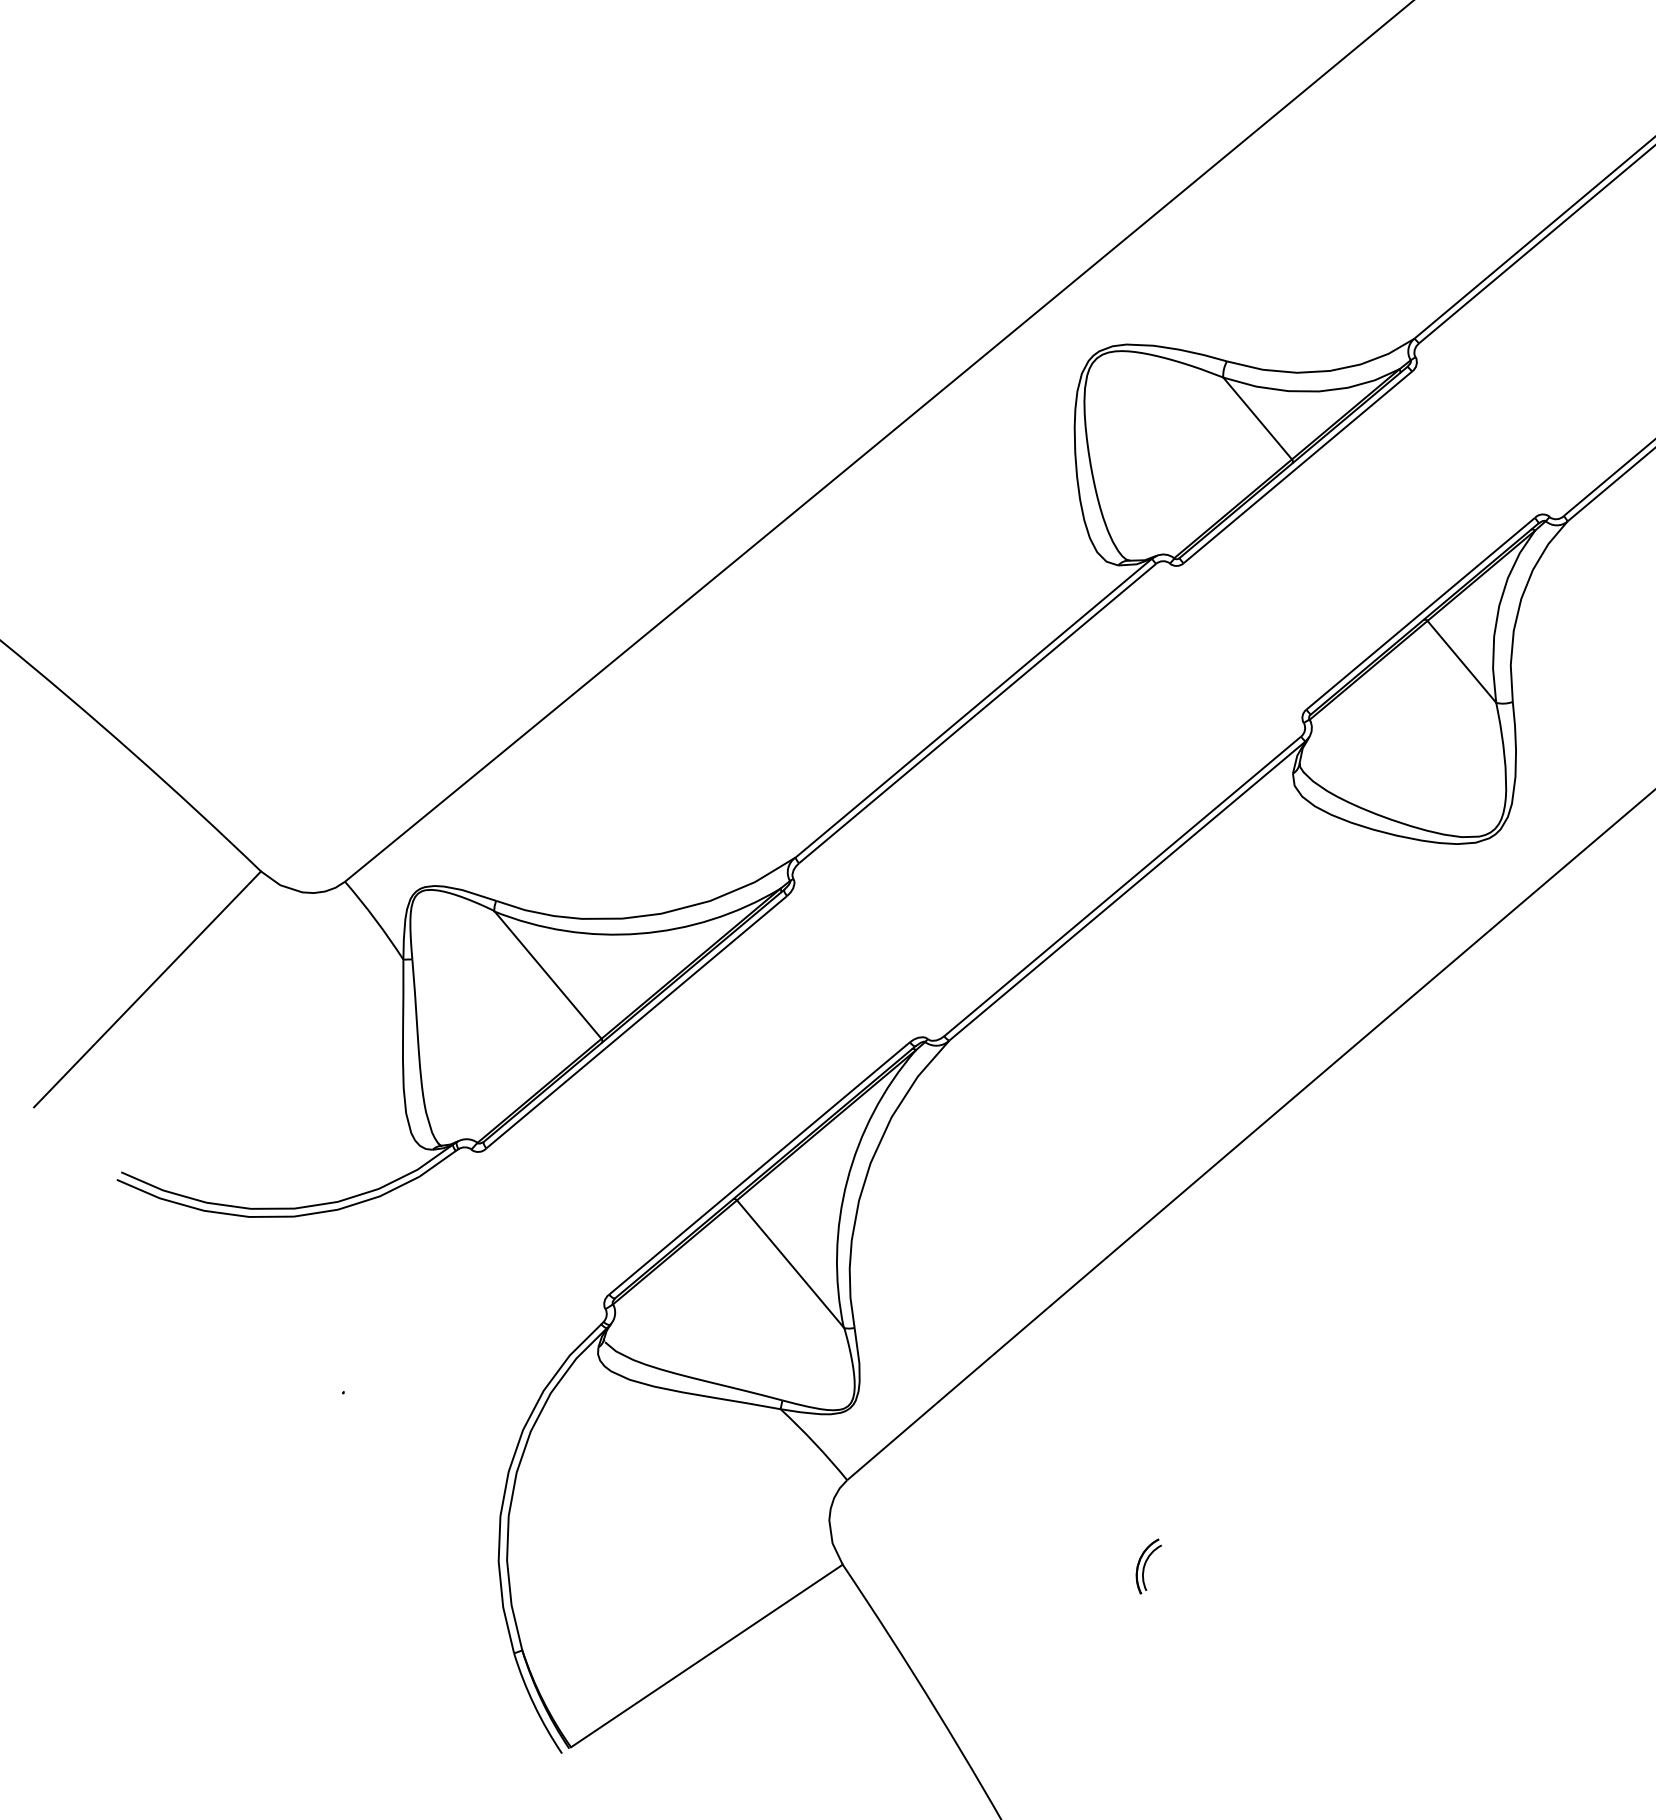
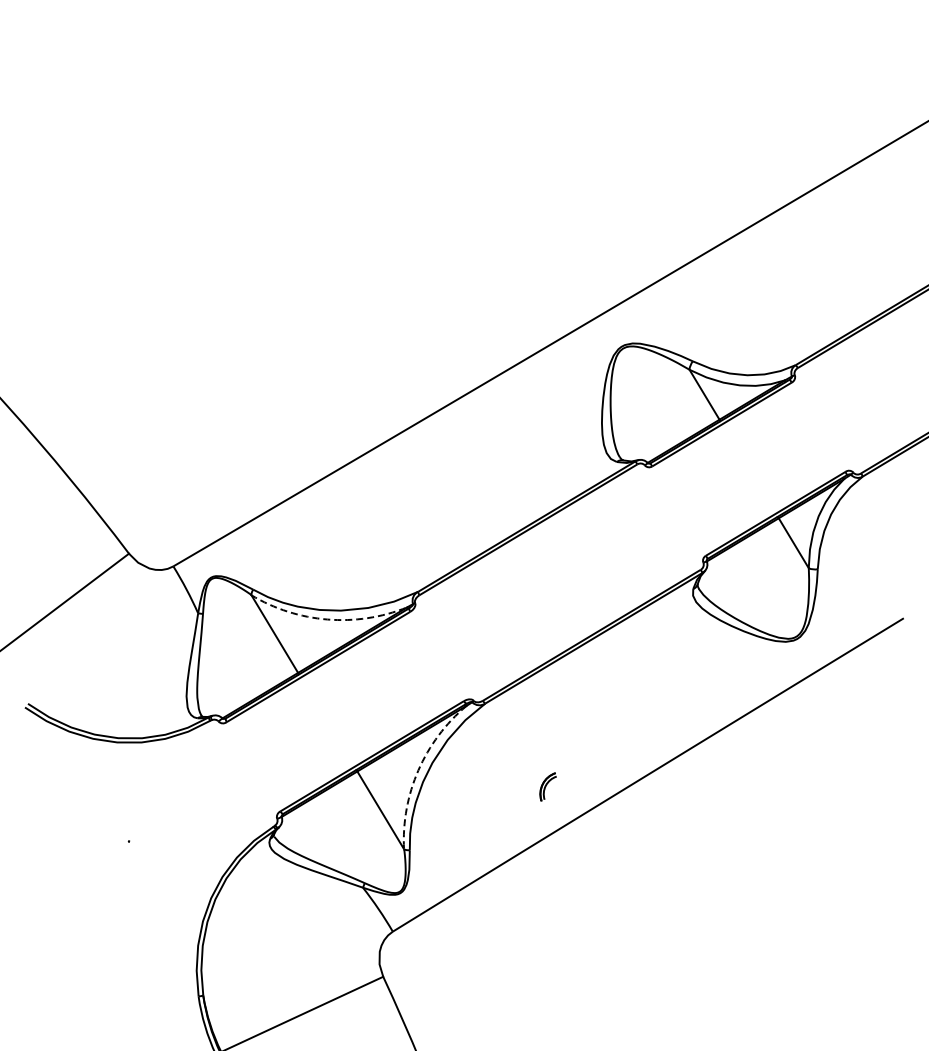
arc: (639, 933) -> (327, 619), solid -> dashed
arc: (847, 1181) -> (418, 770), solid -> dashed
part: (1147, 1565) -> (547, 786), moved

